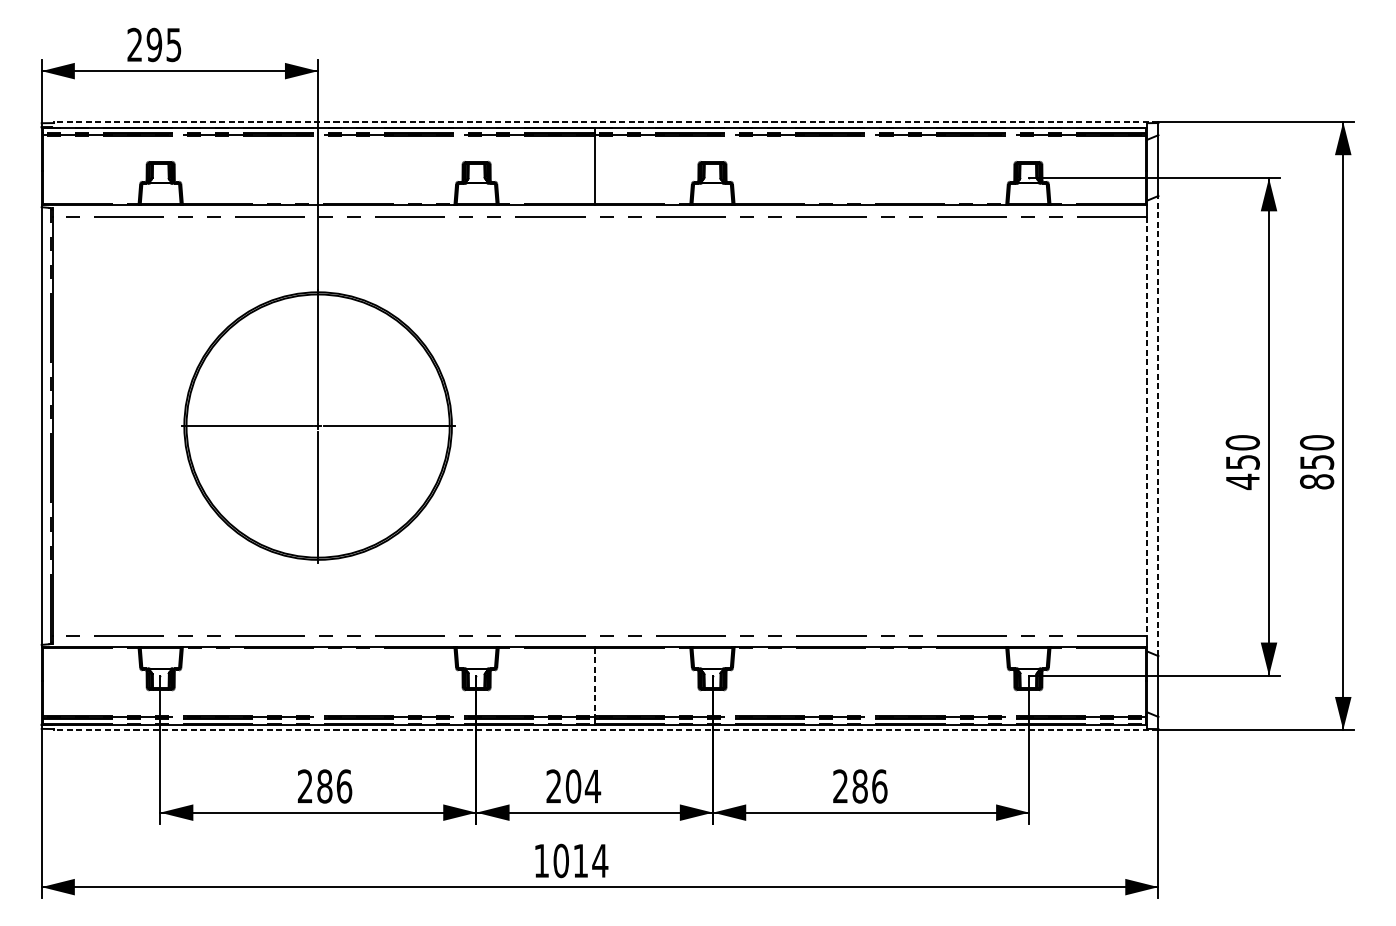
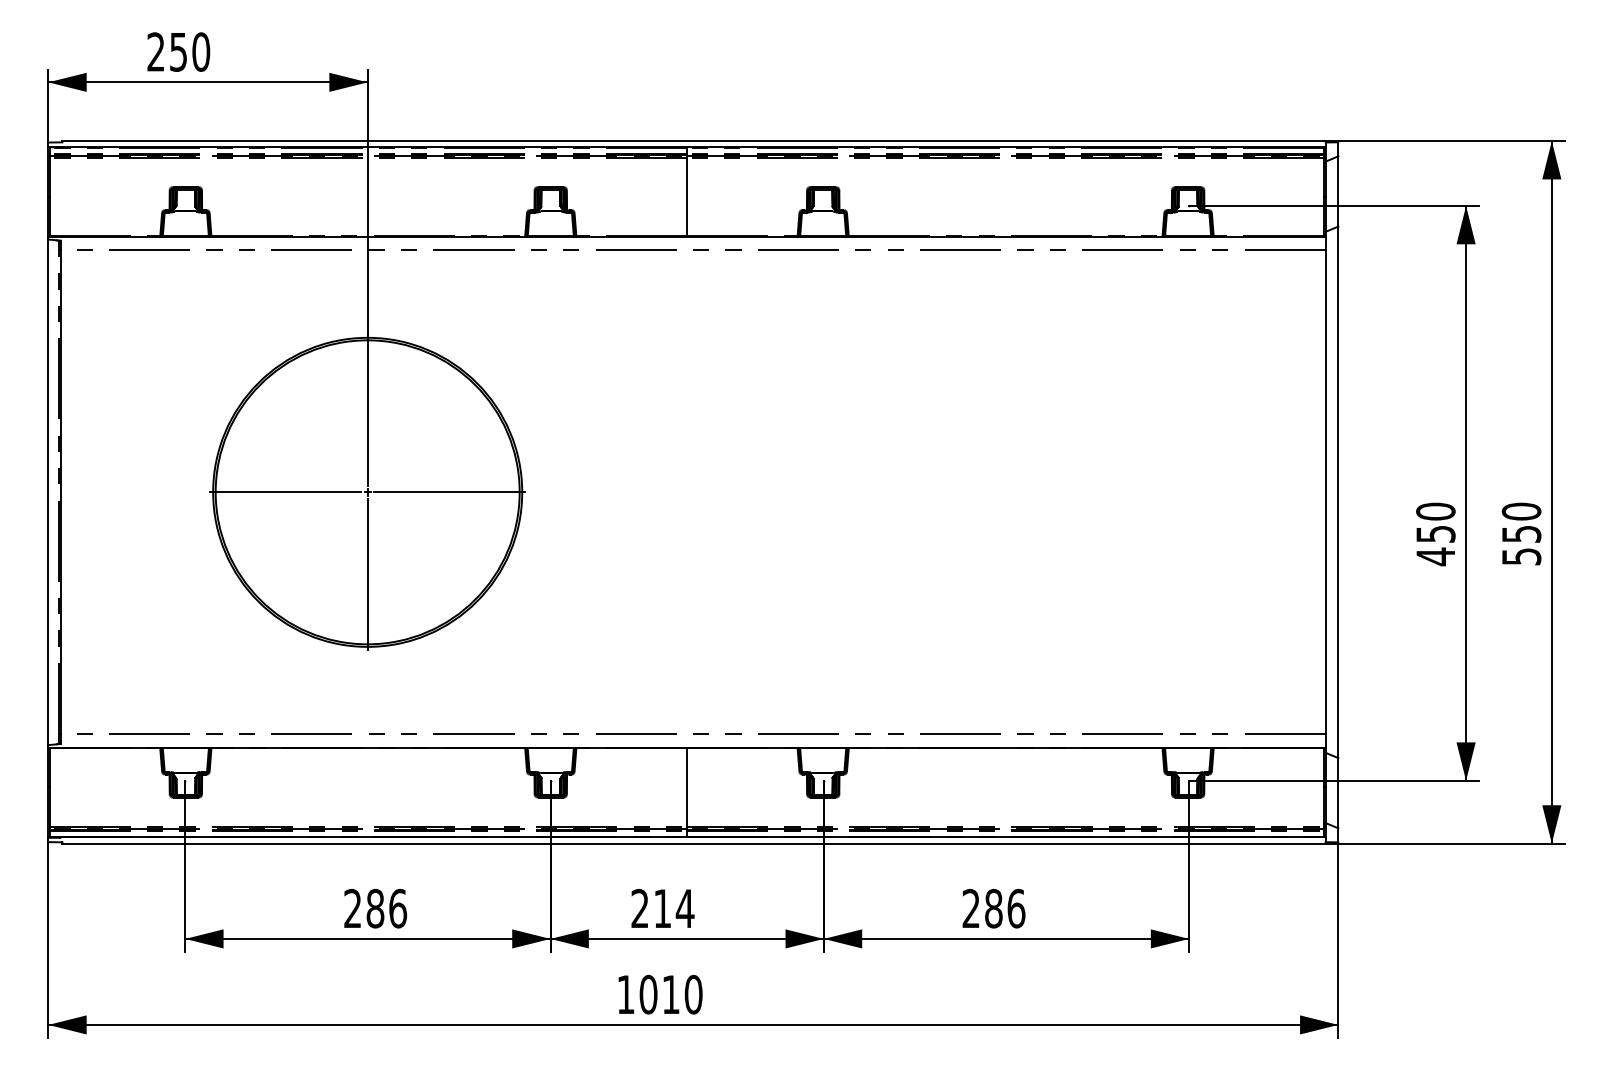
text: (163, 44) -> (189, 51), 295 -> 250
line: (606, 122) -> (700, 141), dashed -> solid
line: (1147, 426) -> (1325, 492), dashed -> solid
line: (1158, 426) -> (1338, 492), dashed -> solid
text: (1316, 481) -> (1521, 556), 850 -> 550
line: (594, 682) -> (686, 788), dashed -> solid
line: (606, 730) -> (700, 843), dashed -> solid
text: (573, 786) -> (662, 908), 204 -> 214
text: (600, 860) -> (693, 994), 1014 -> 1010

